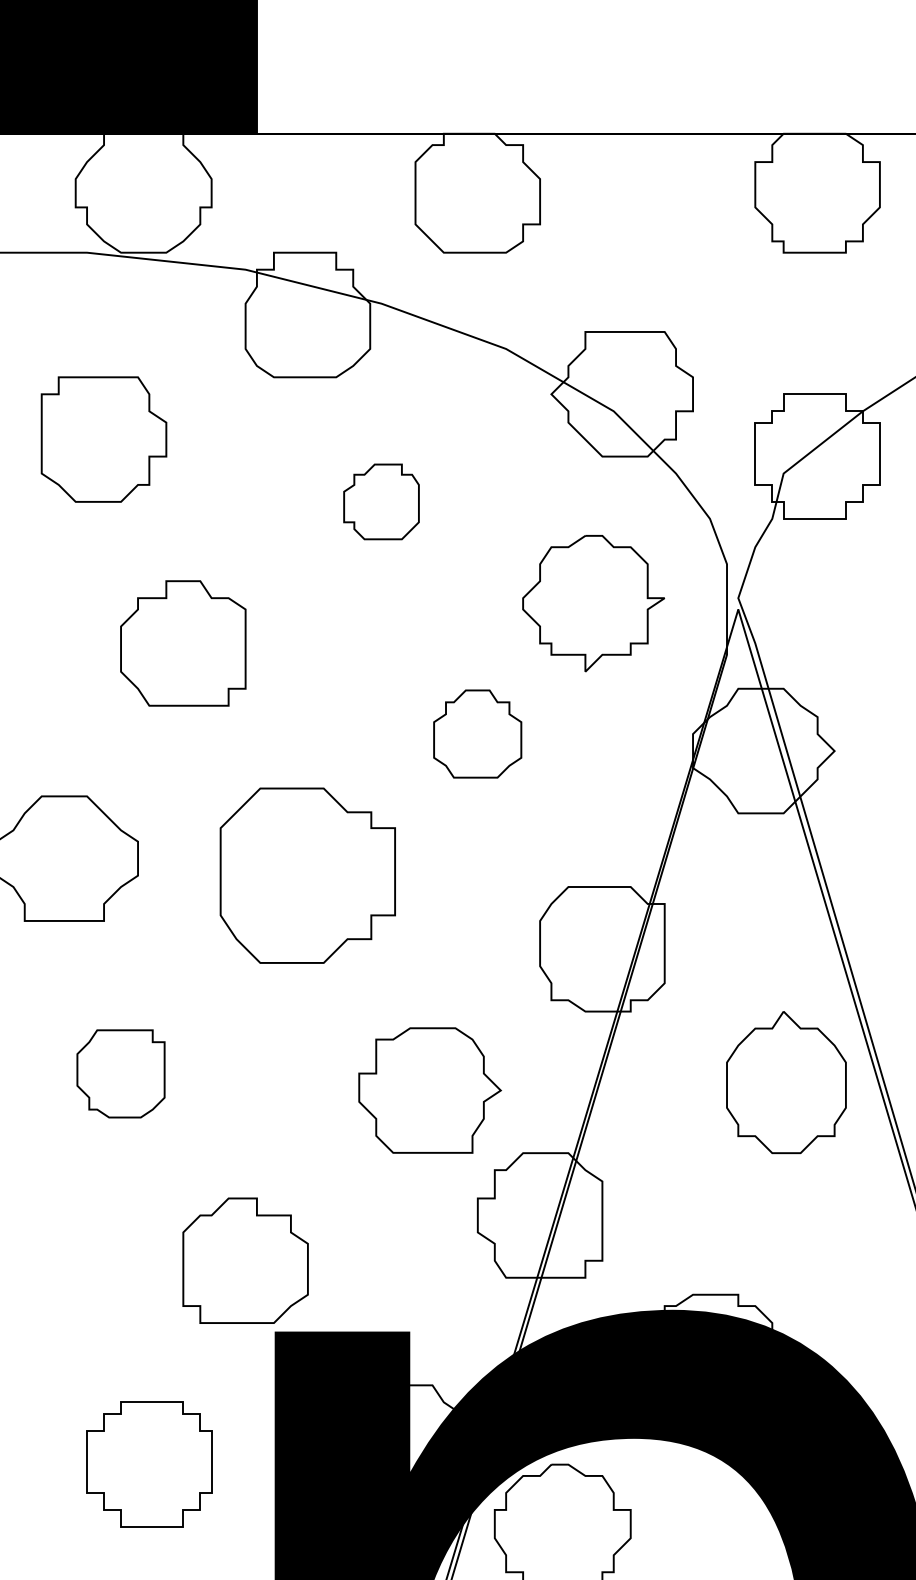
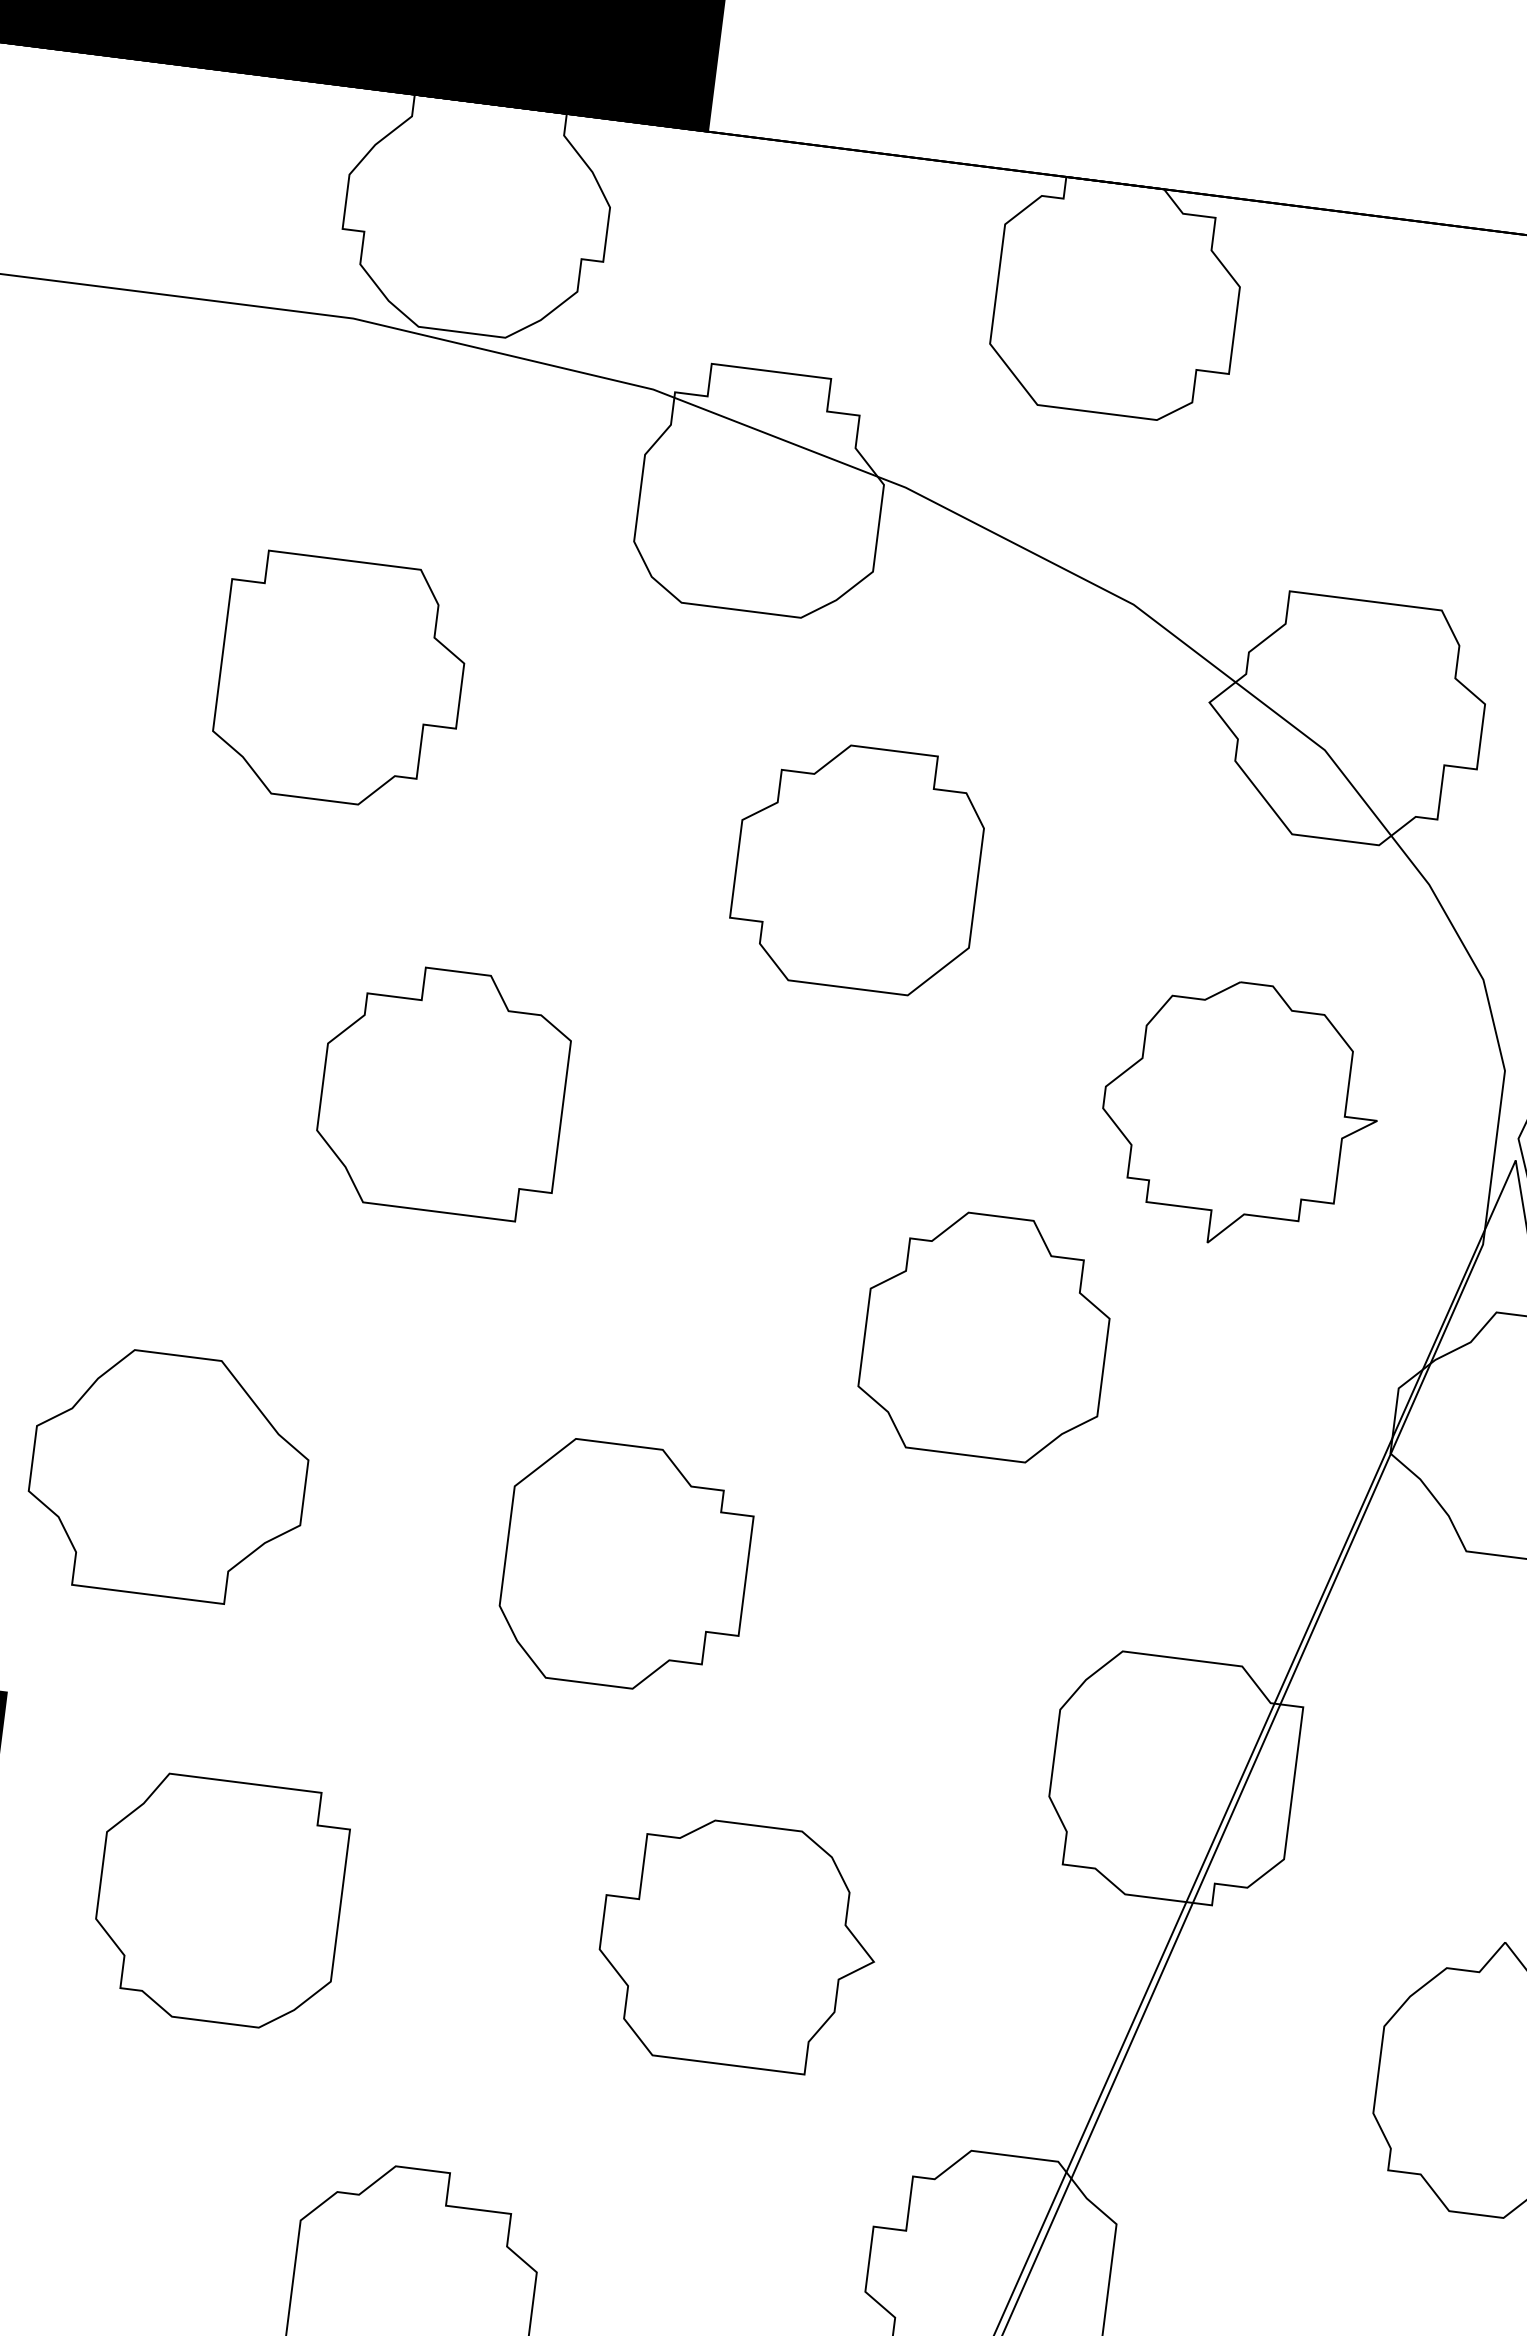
part: (381, 501) -> (857, 866), size x1.67
part: (477, 733) -> (985, 1335), size x1.43
part: (307, 875) -> (625, 1566), size x0.71
part: (120, 1073) -> (218, 1900), size x1.43
part: (429, 1090) -> (737, 1944), moved

